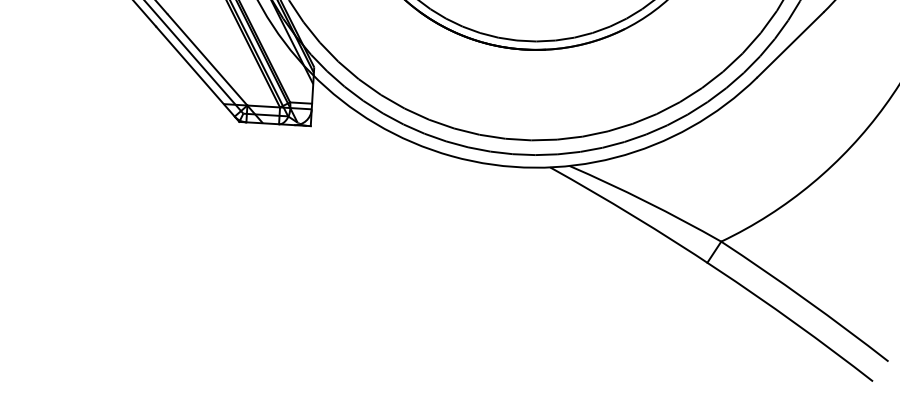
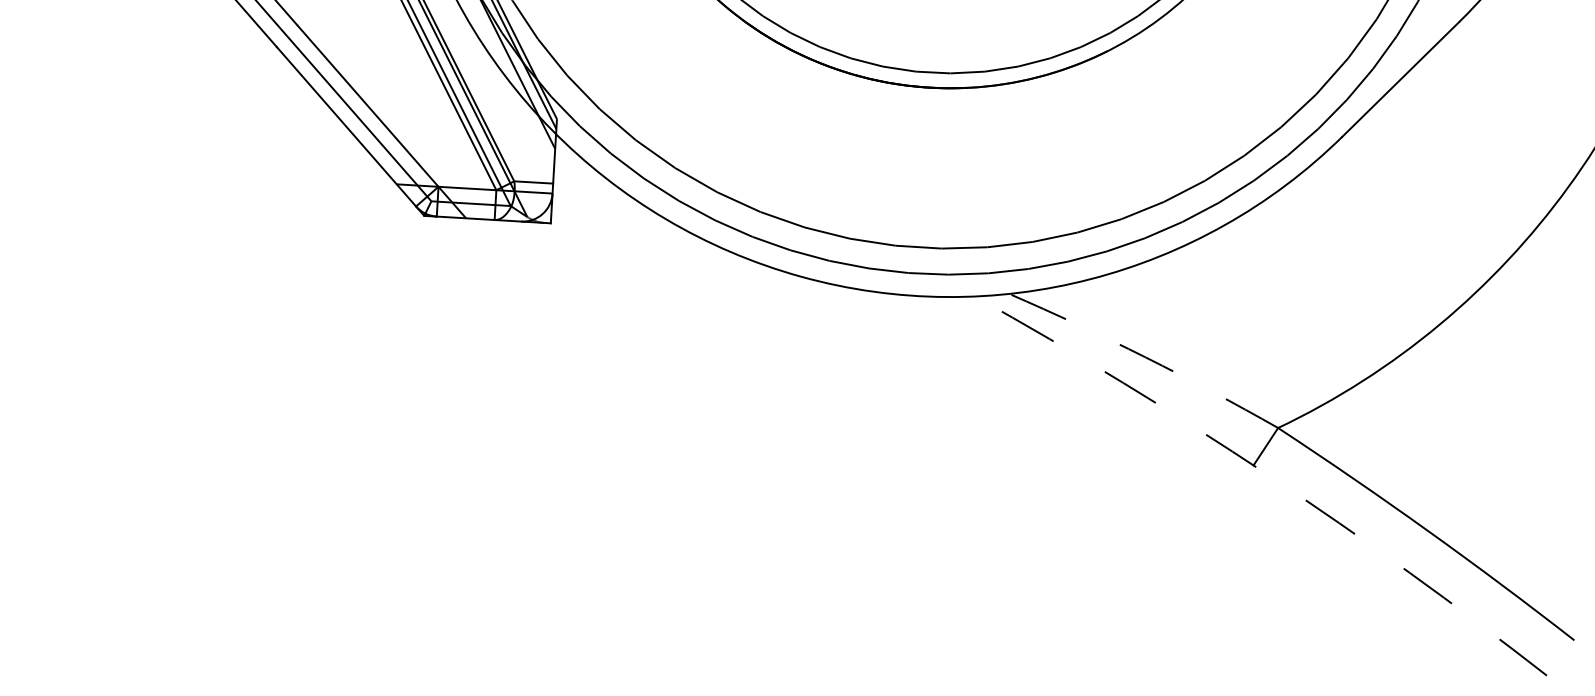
arc: (646, 201) -> (1145, 356), solid -> dashed
arc: (715, 268) -> (1267, 475), solid -> dashed

